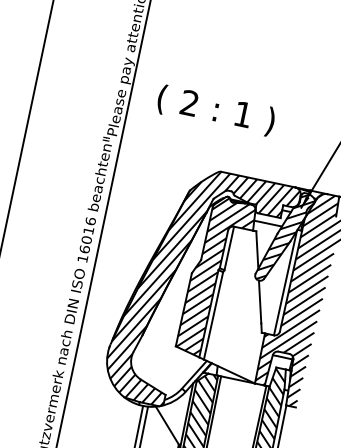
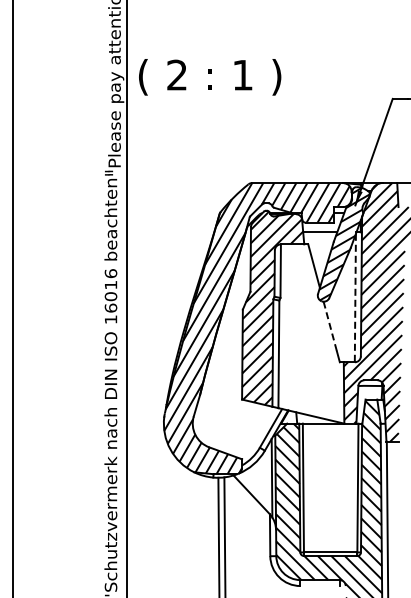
text: (216, 110) -> (210, 77), moved
line: (285, 283) -> (355, 298), solid -> dashed
line: (260, 302) -> (330, 326), solid -> dashed

